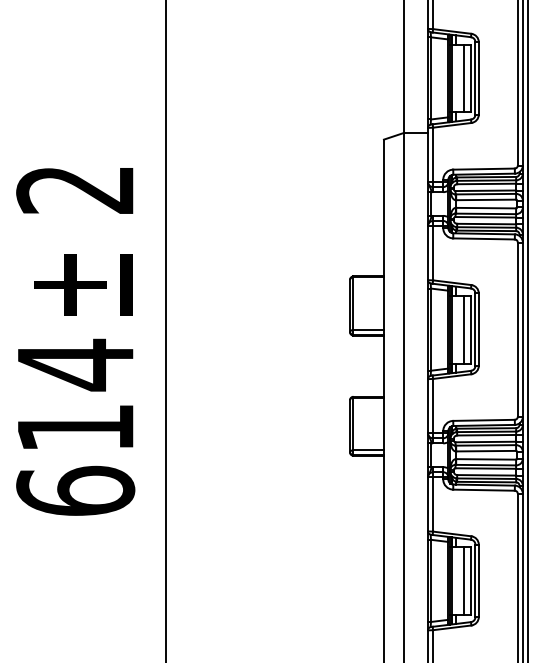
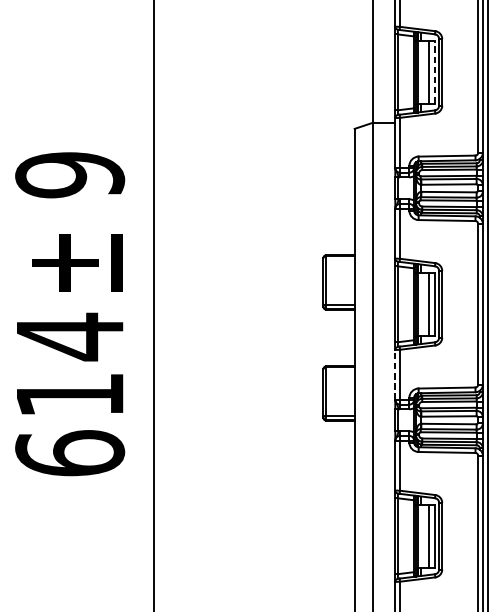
line: (470, 78) -> (434, 72), solid -> dashed
text: (75, 189) -> (69, 174), 2 -> 9
line: (428, 405) -> (395, 374), solid -> dashed

